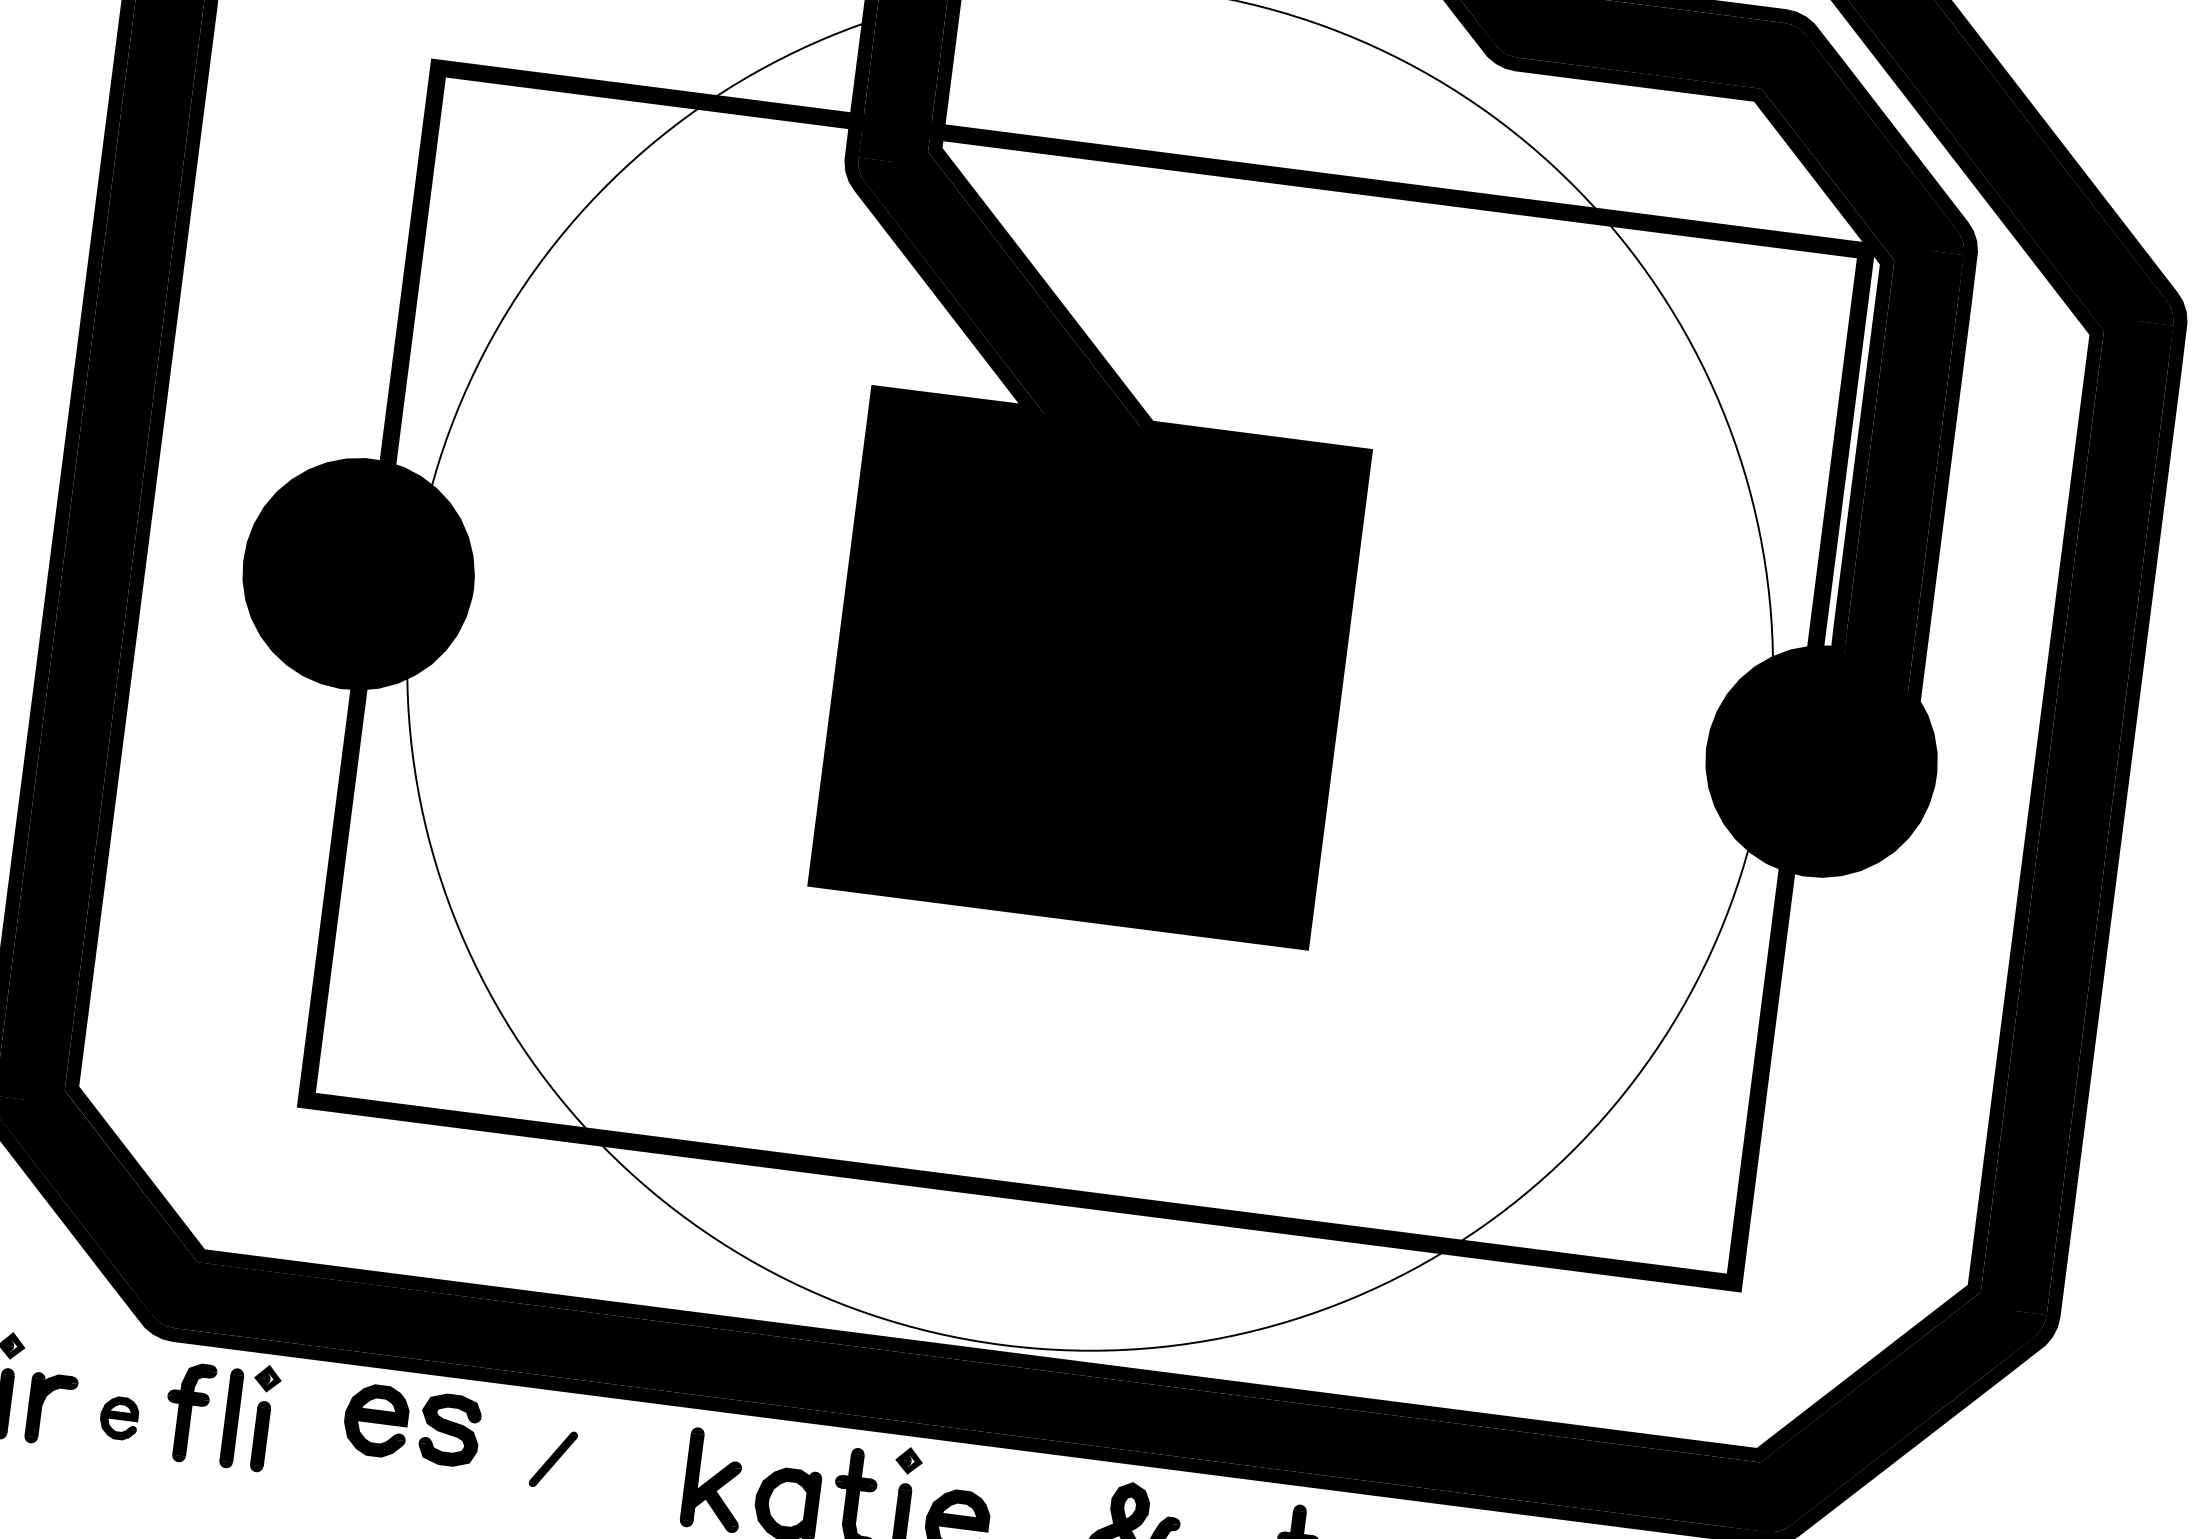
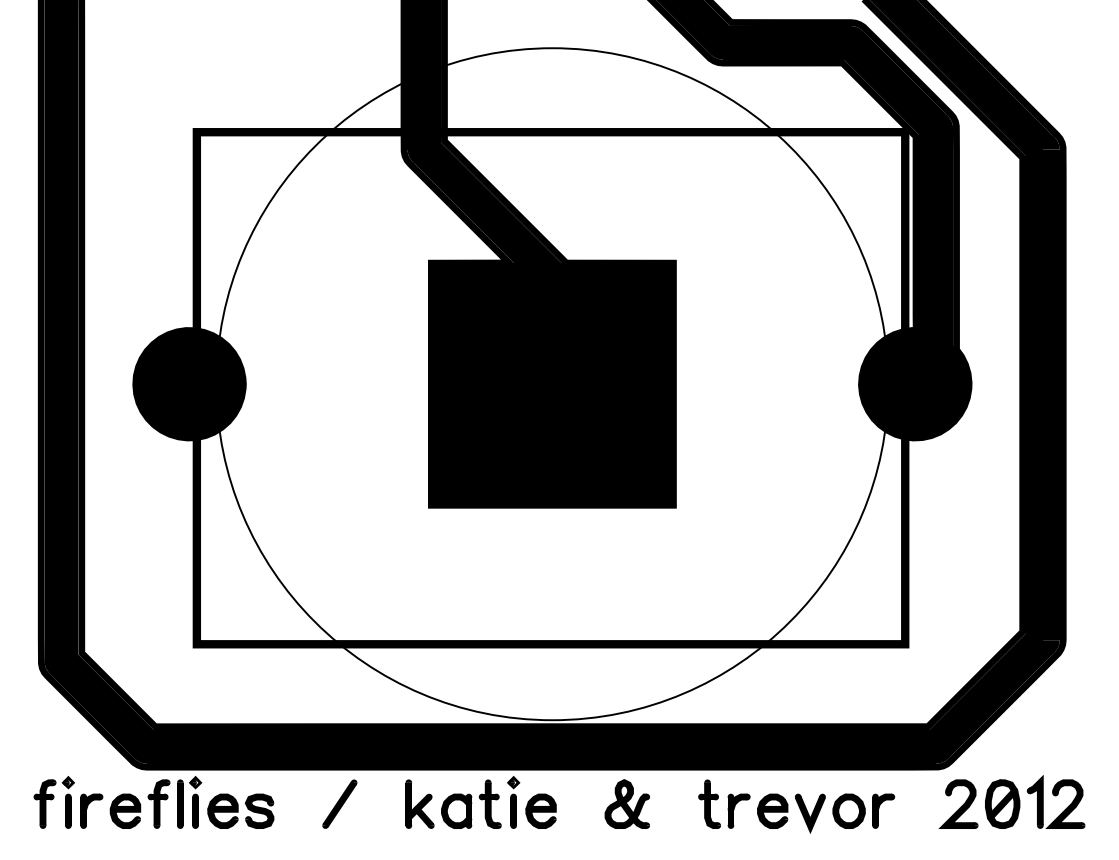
part: (119, 1416) -> (125, 810), size x1.67
part: (411, 1423) -> (240, 810), moved
part: (552, 1458) -> (339, 803), size x1.67

